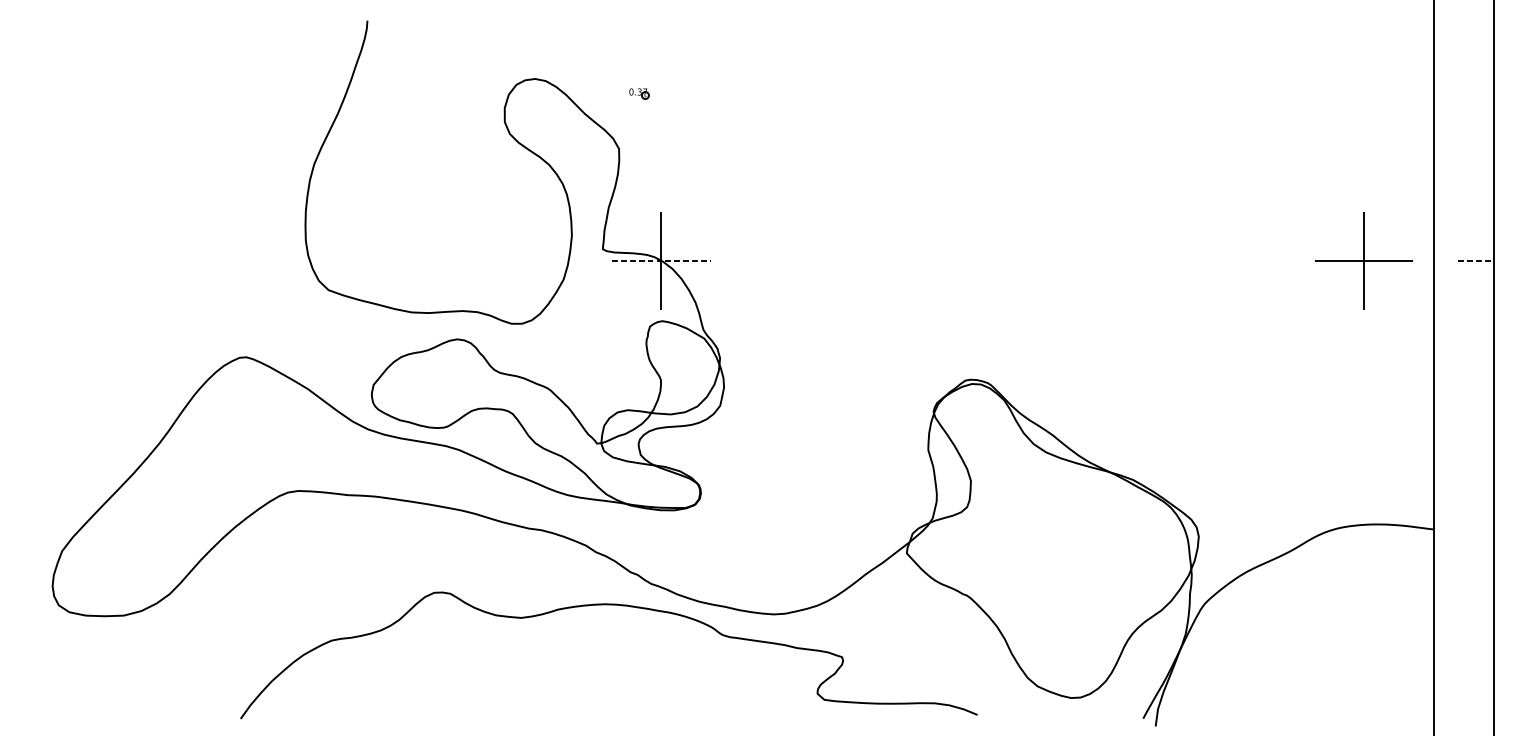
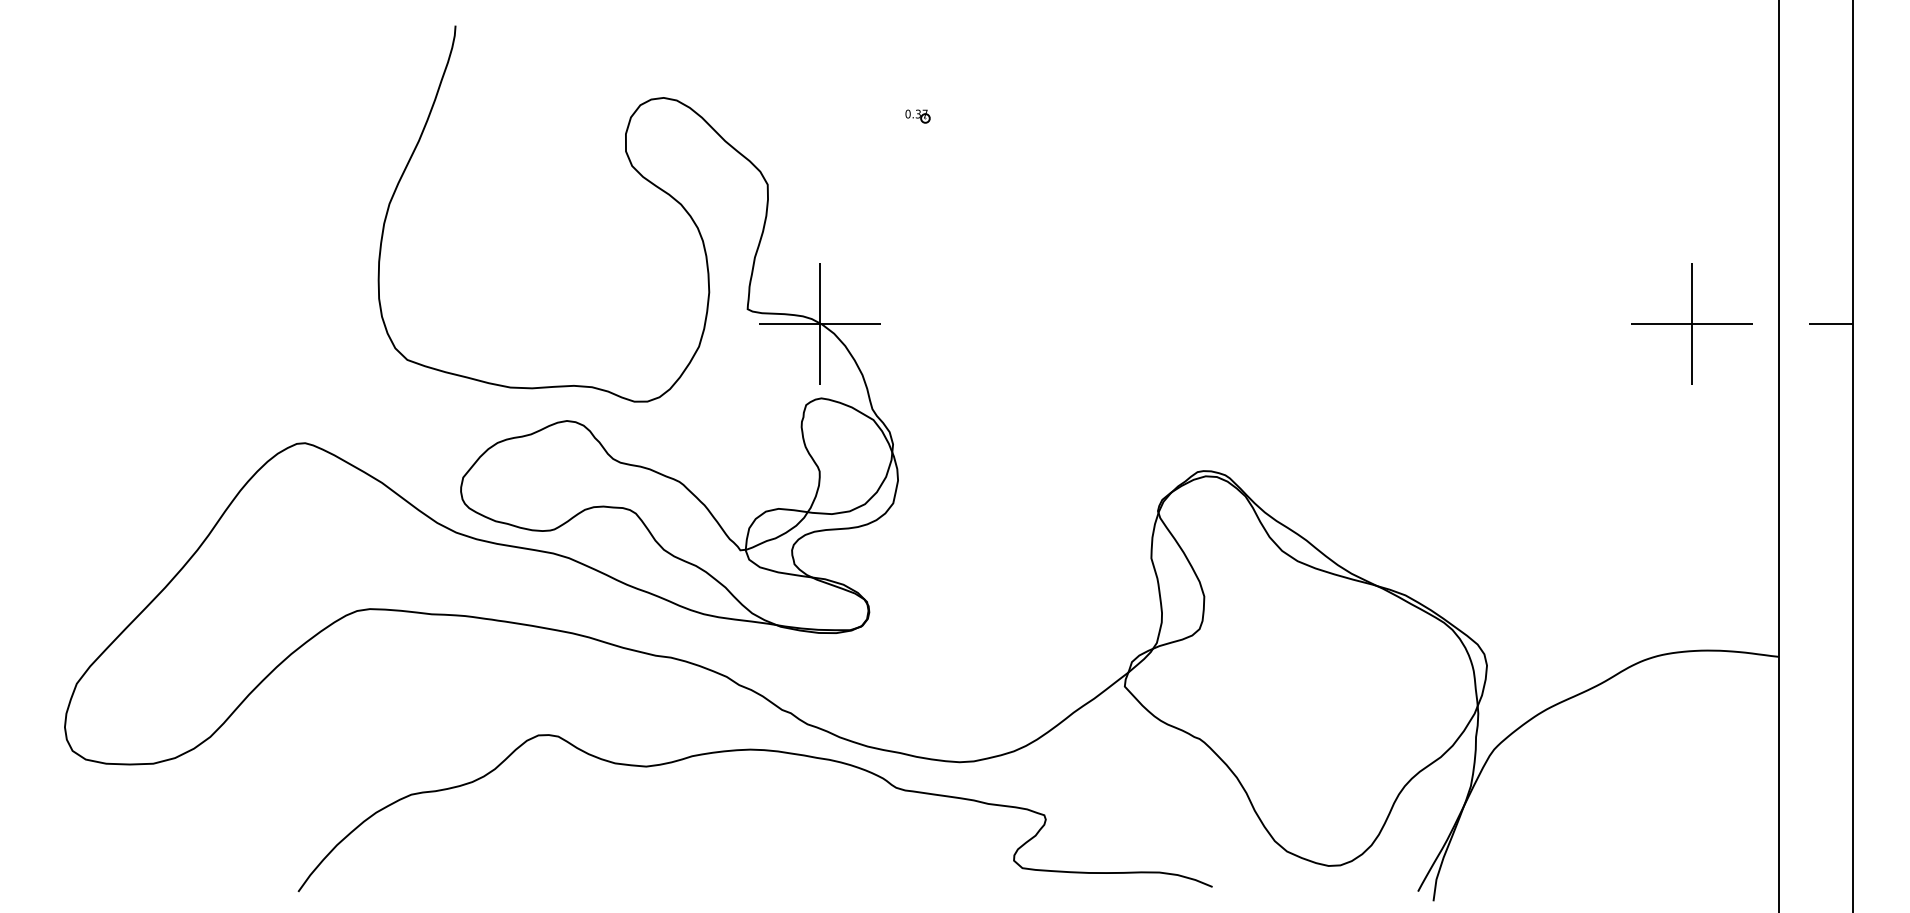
part: (639, 93) -> (917, 116), moved
line: (661, 260) -> (820, 323), dashed -> solid
line: (1475, 260) -> (1830, 323), dashed -> solid

